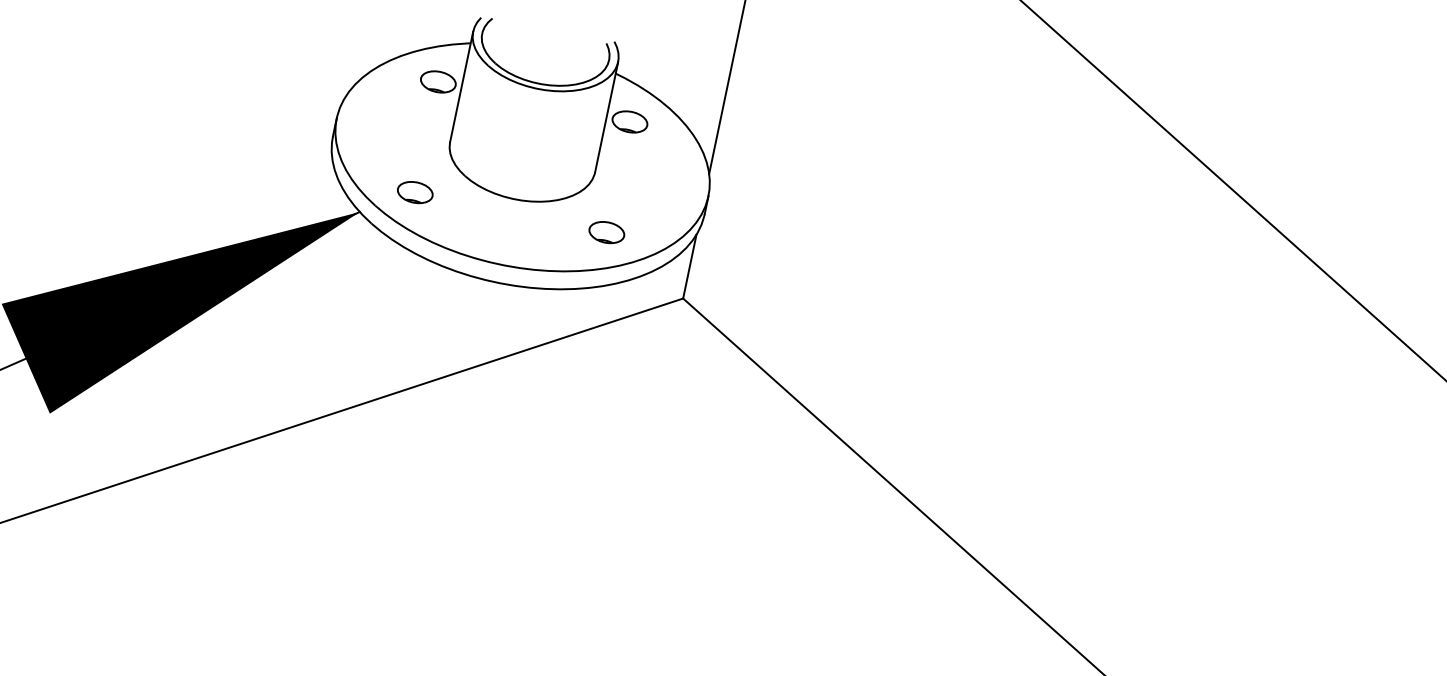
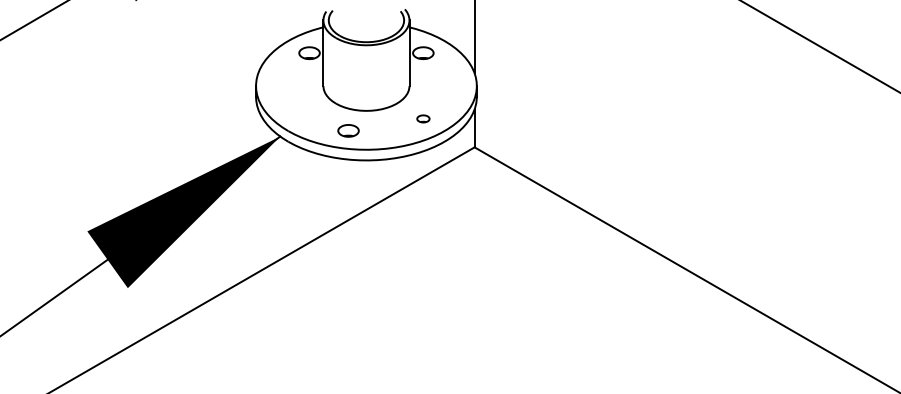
part: (415, 191) -> (348, 130), moved
part: (607, 231) -> (423, 118), size x0.6

